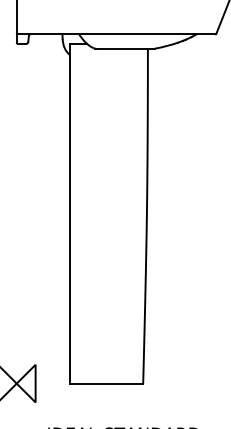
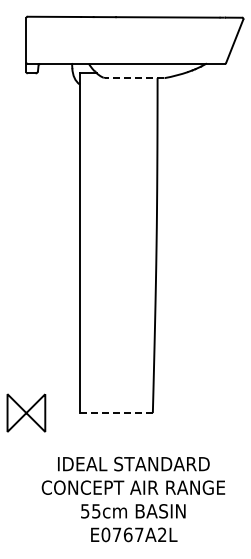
line: (124, 49) -> (134, 78), solid -> dashed
line: (106, 384) -> (116, 413), solid -> dashed

